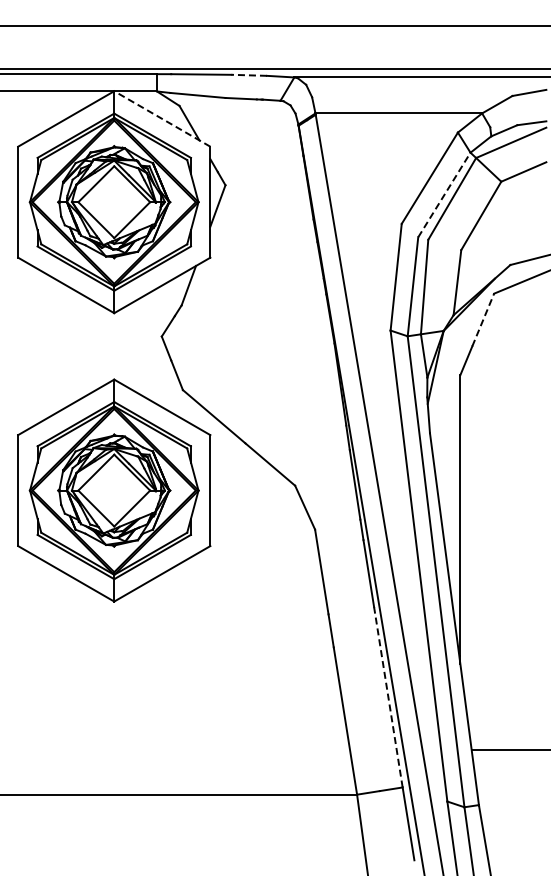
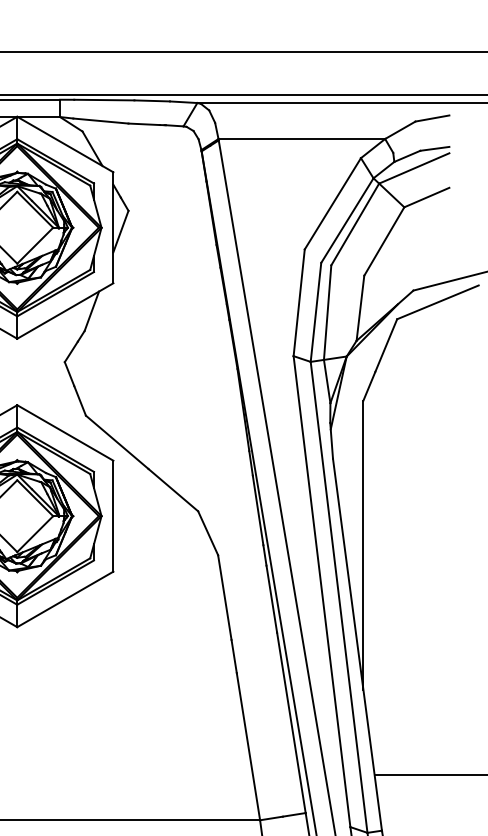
line: (249, 75) -> (152, 101), dashed -> solid
line: (161, 118) -> (64, 144), dashed -> solid
line: (444, 195) -> (347, 221), dashed -> solid
line: (483, 320) -> (386, 346), dashed -> solid
line: (388, 696) -> (291, 722), dashed -> solid

